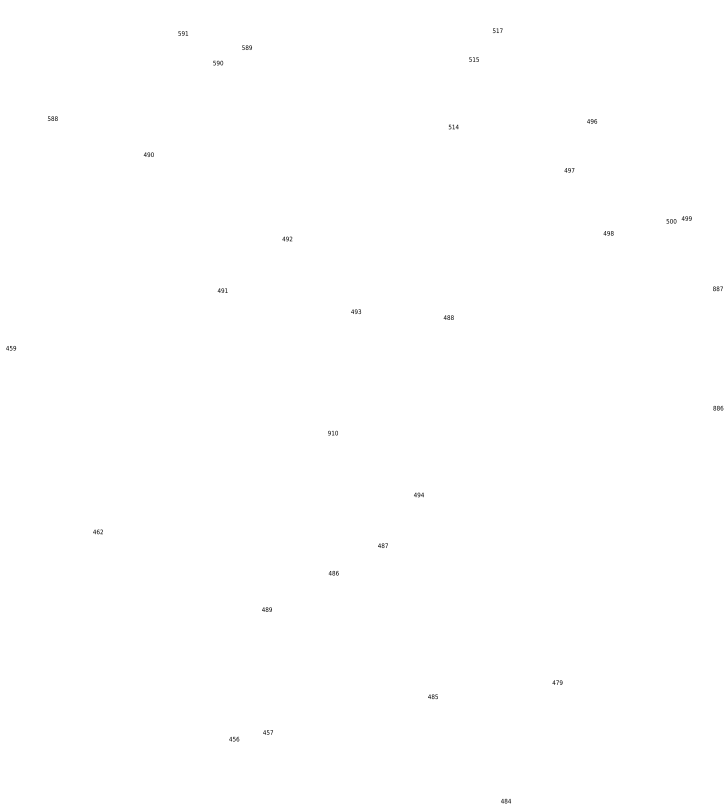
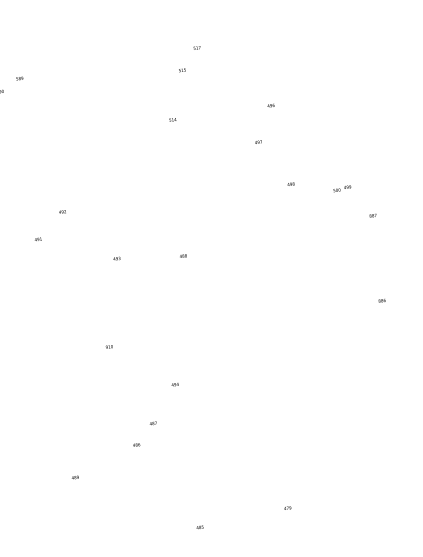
text: (678, 219) -> (341, 188), moved
text: (222, 290) -> (38, 239), moved
text: (333, 573) -> (136, 445), moved

